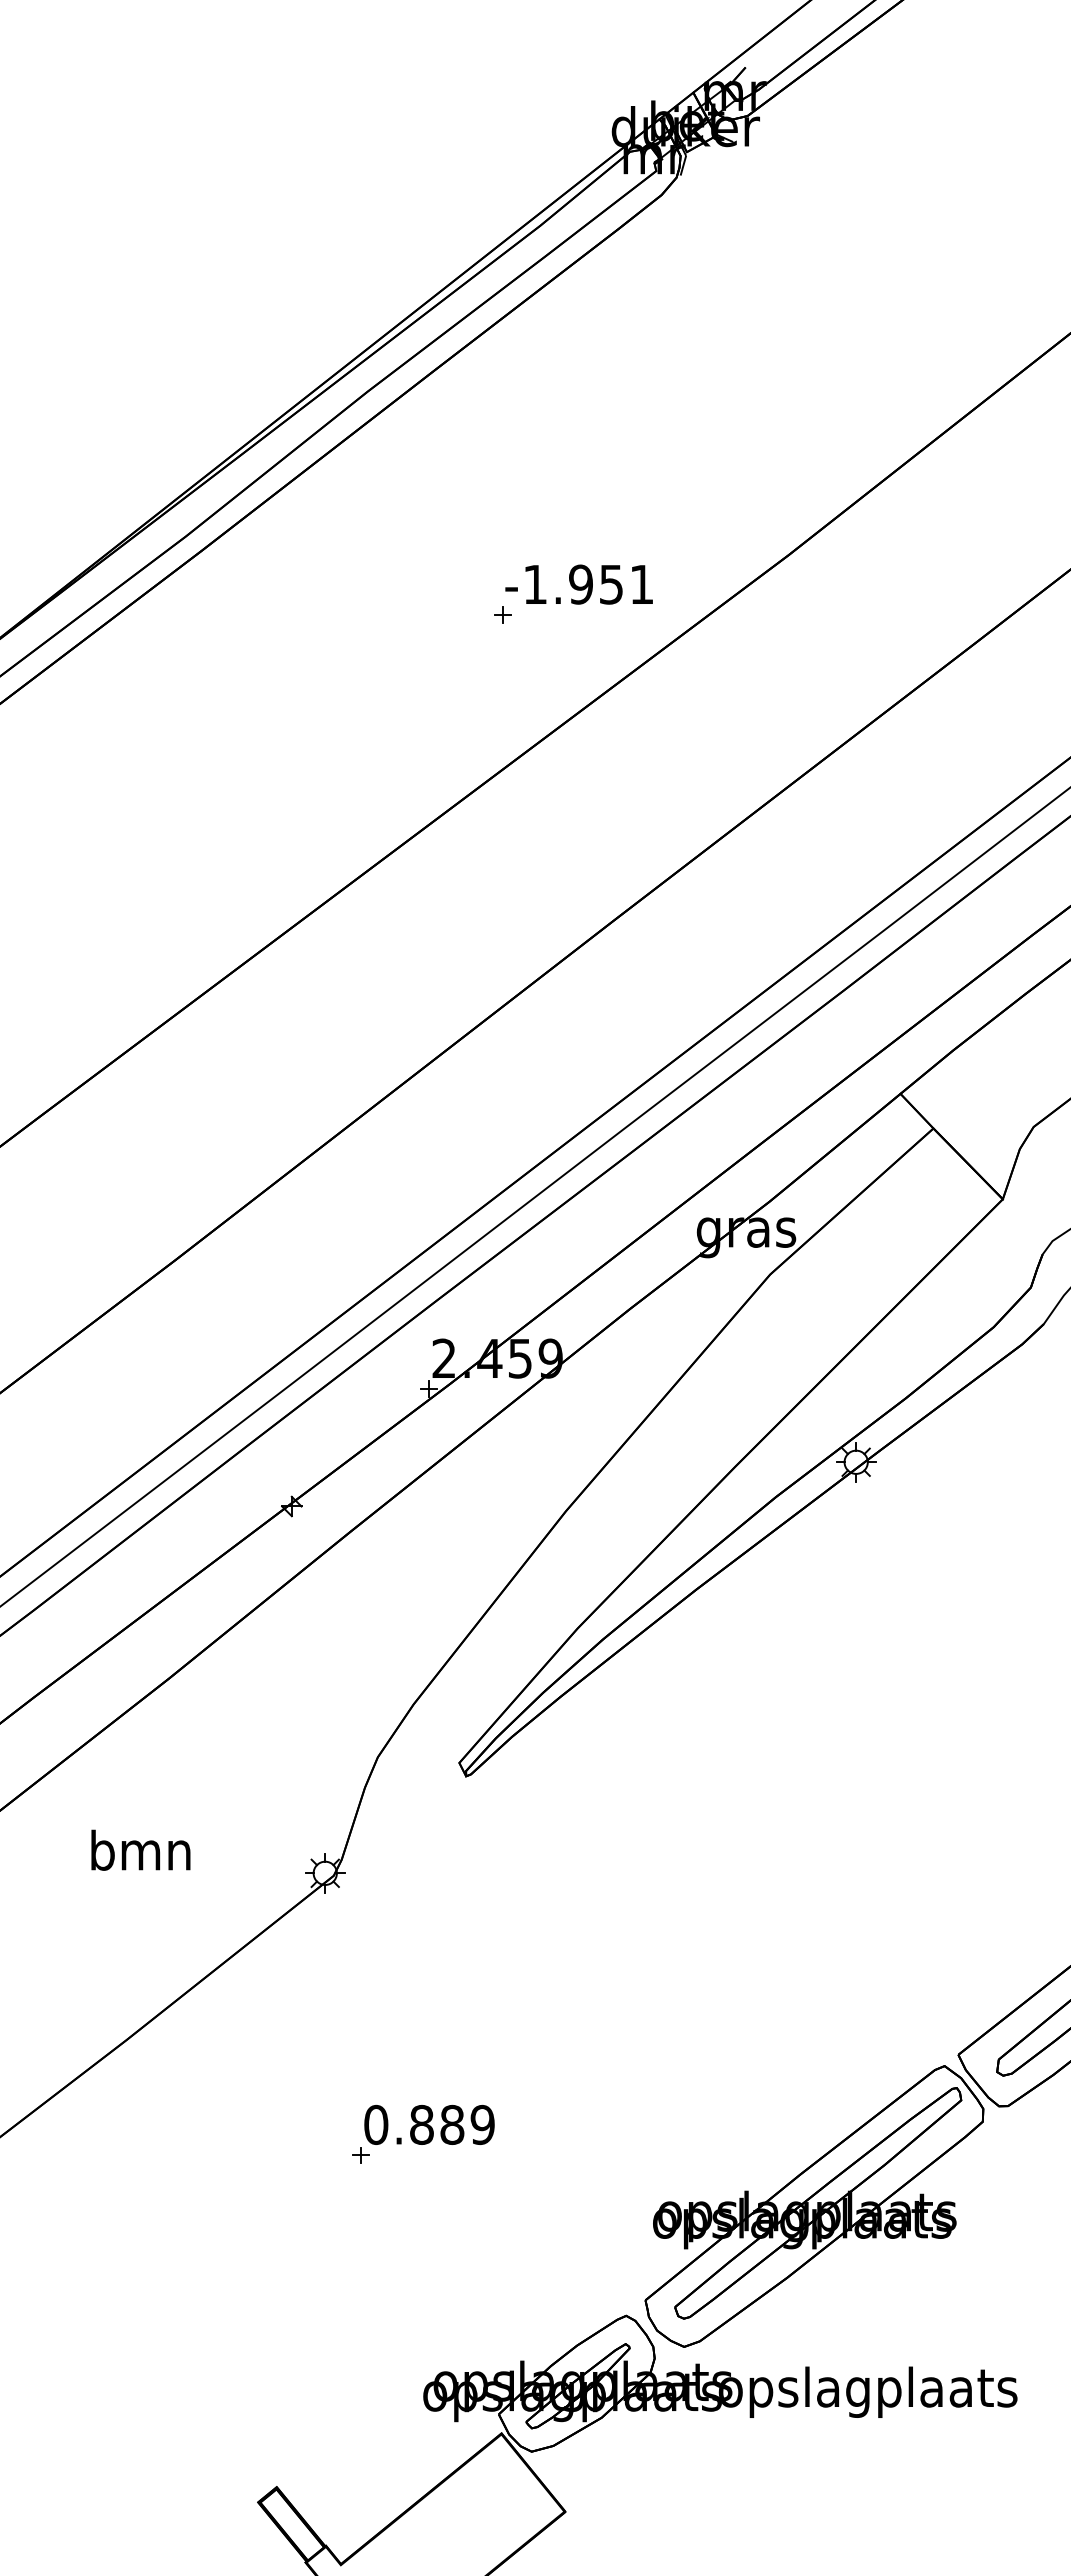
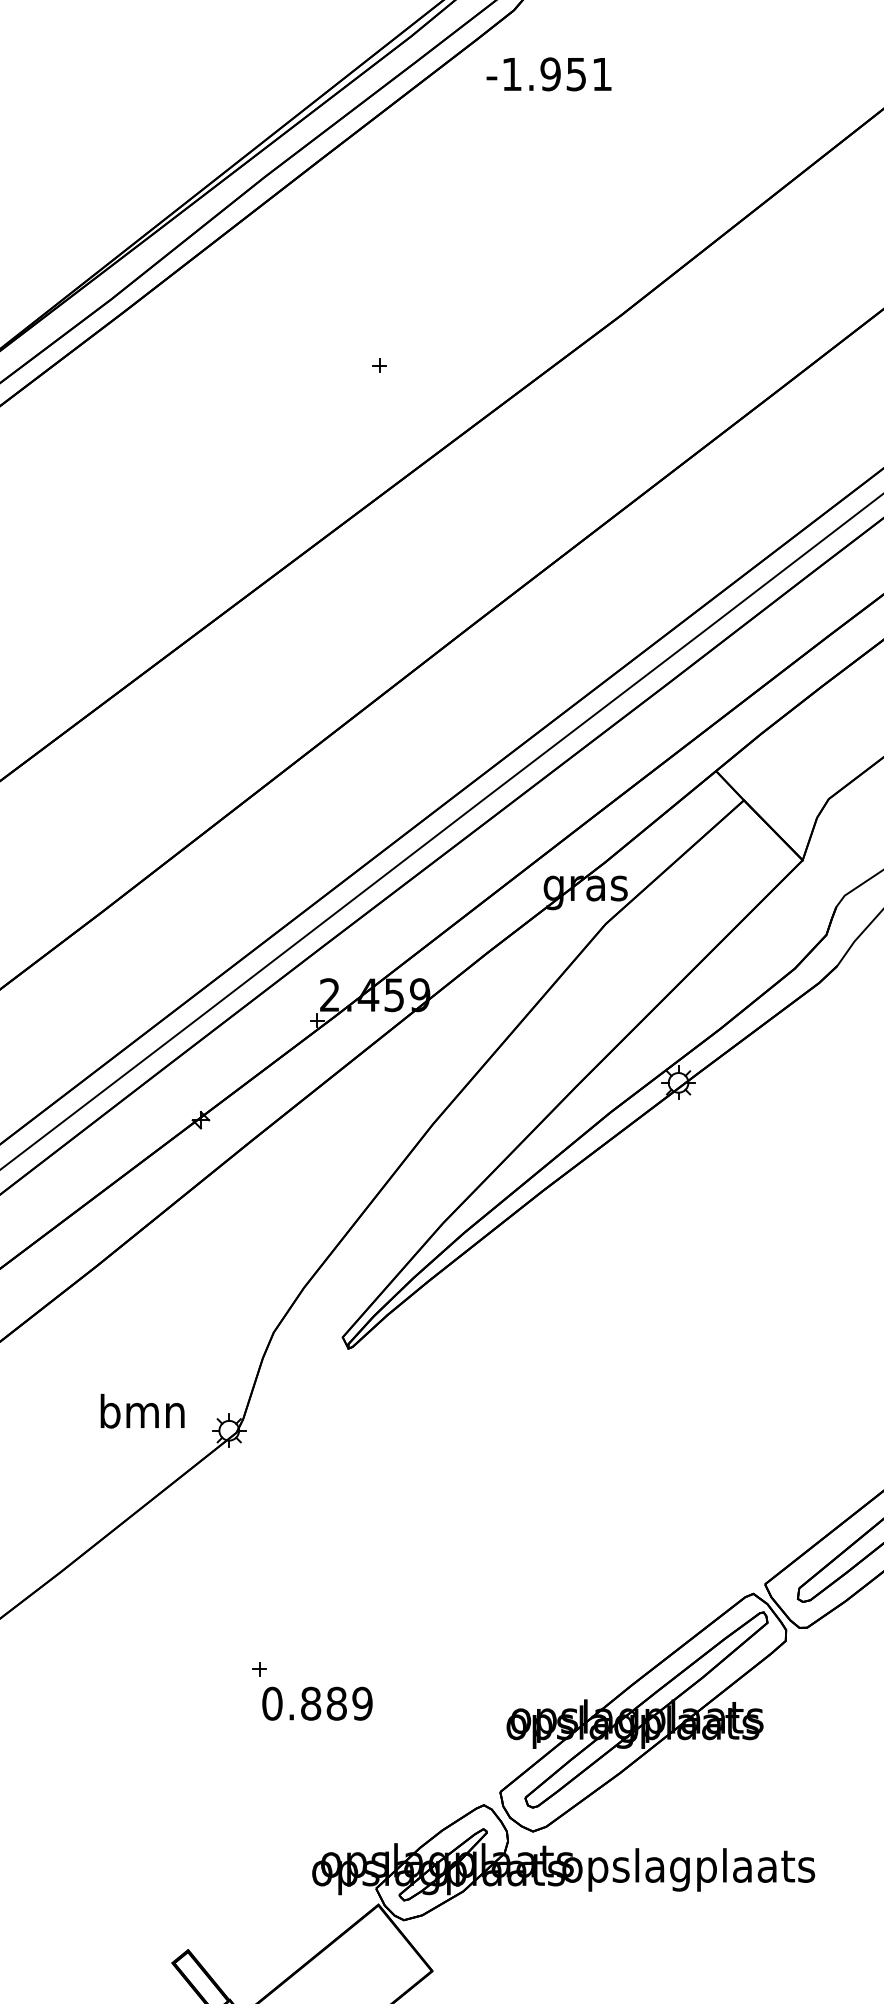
text: (578, 584) -> (548, 74), moved
text: (140, 1849) -> (142, 1410), moved
text: (429, 2124) -> (317, 1703), moved

